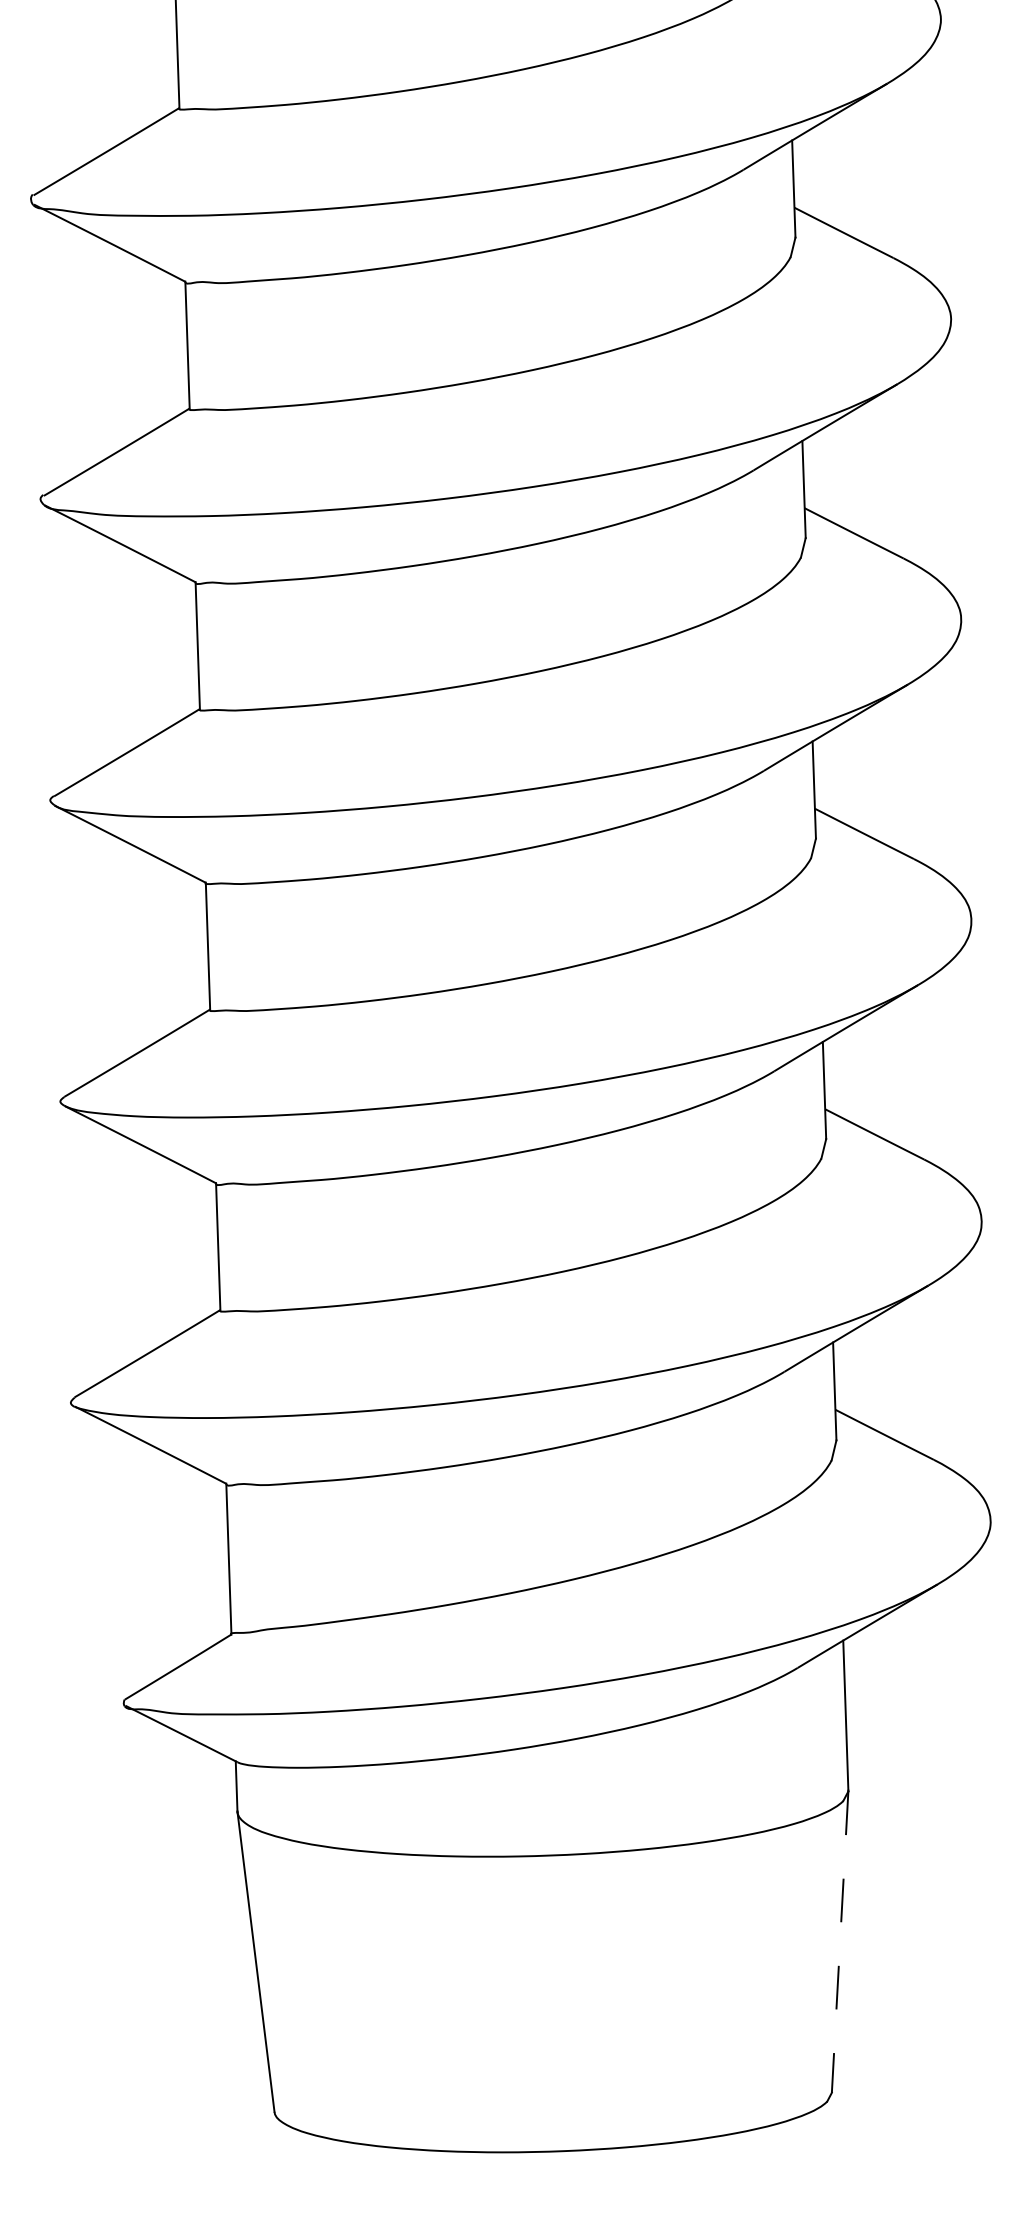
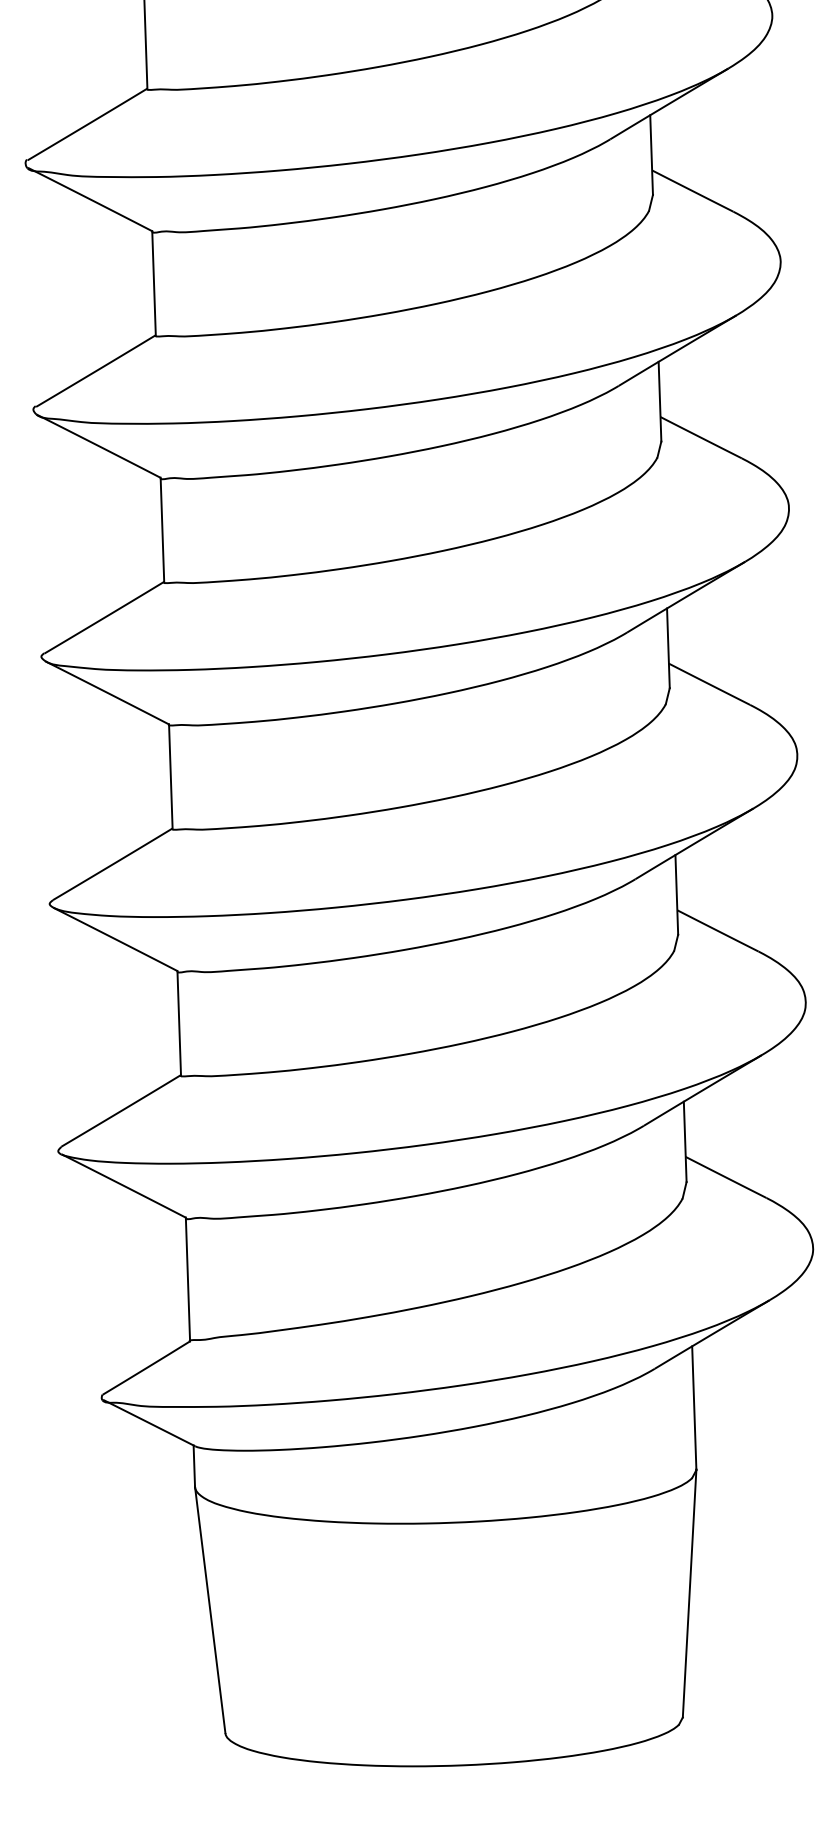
line: (839, 1941) -> (689, 1593), dashed -> solid

